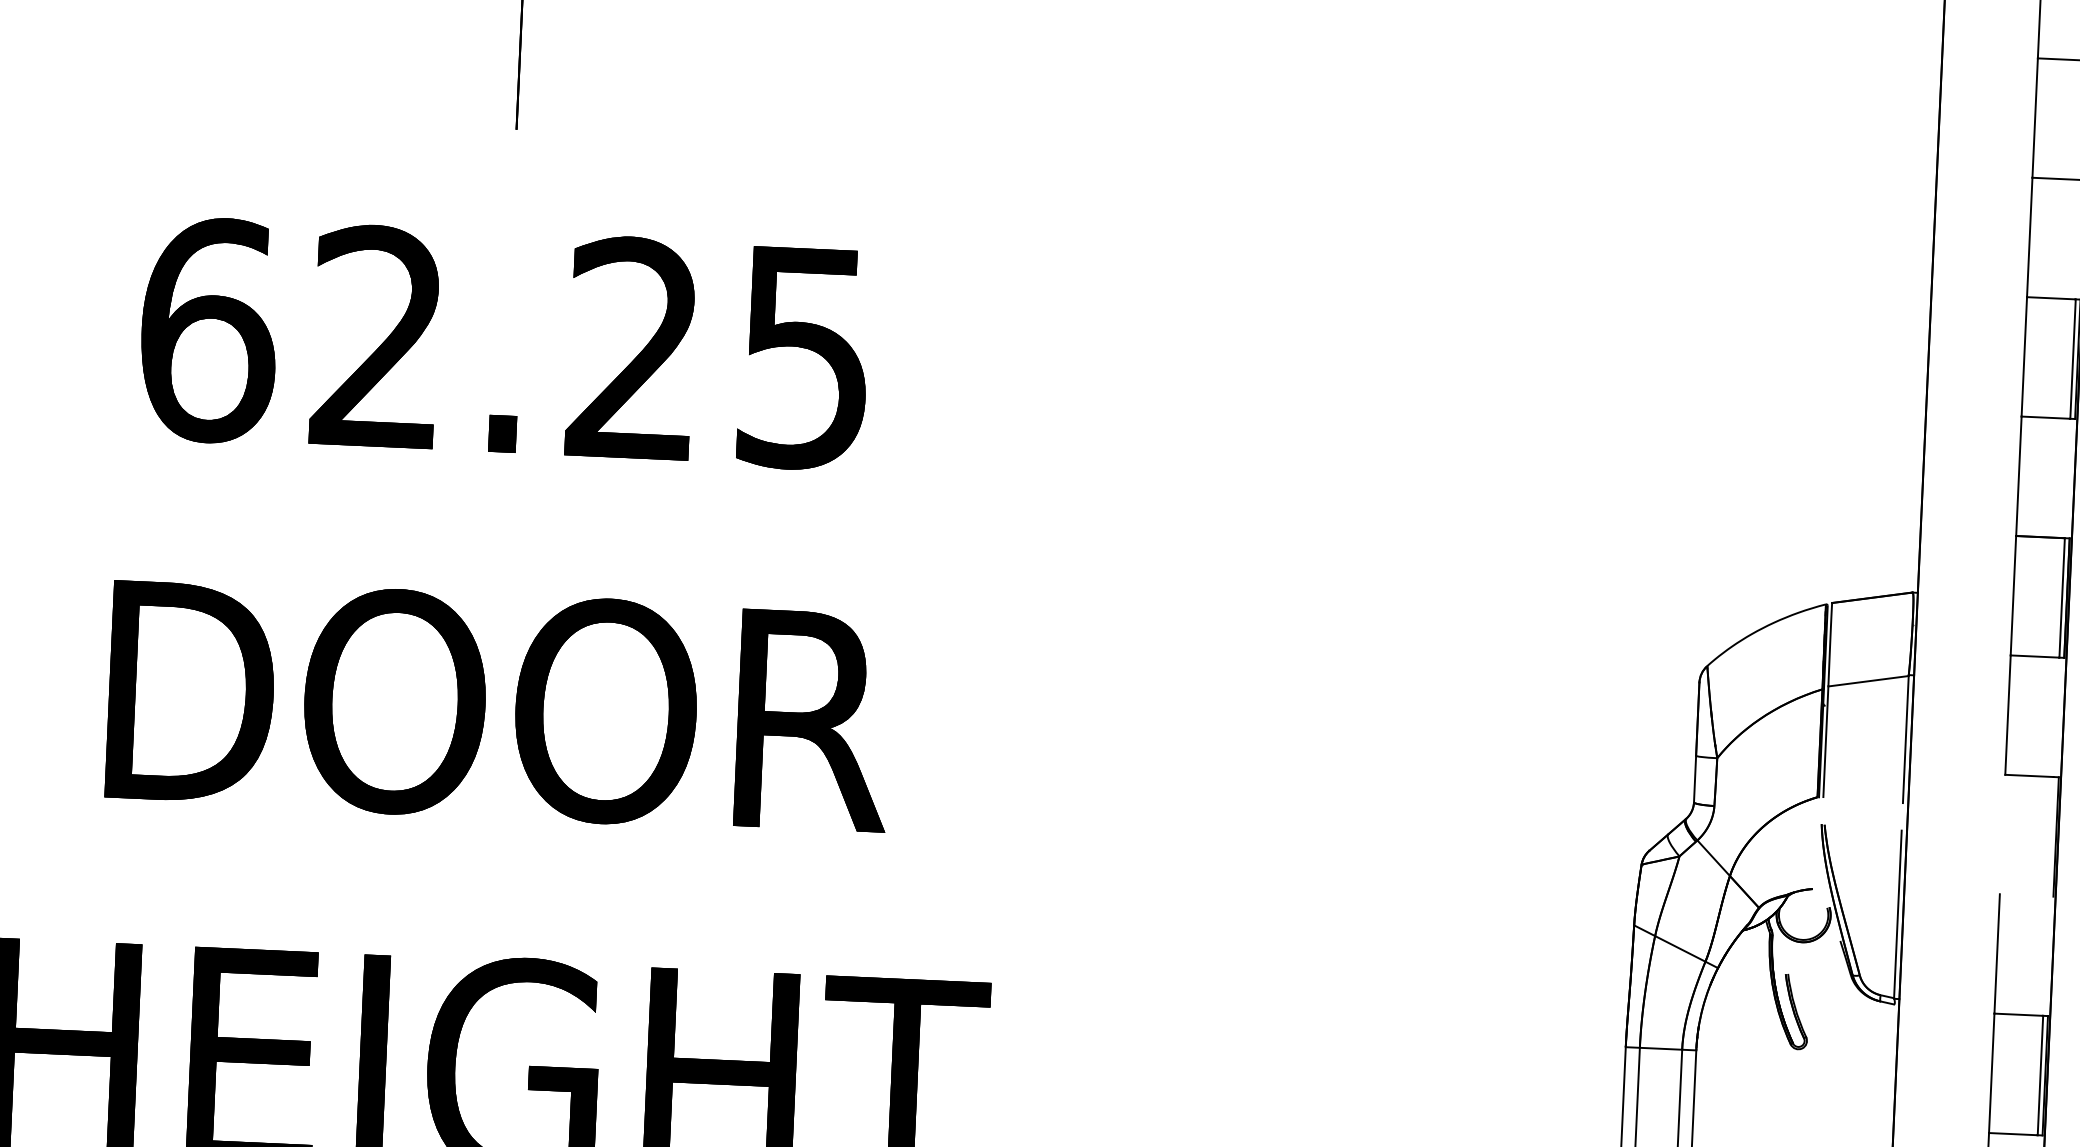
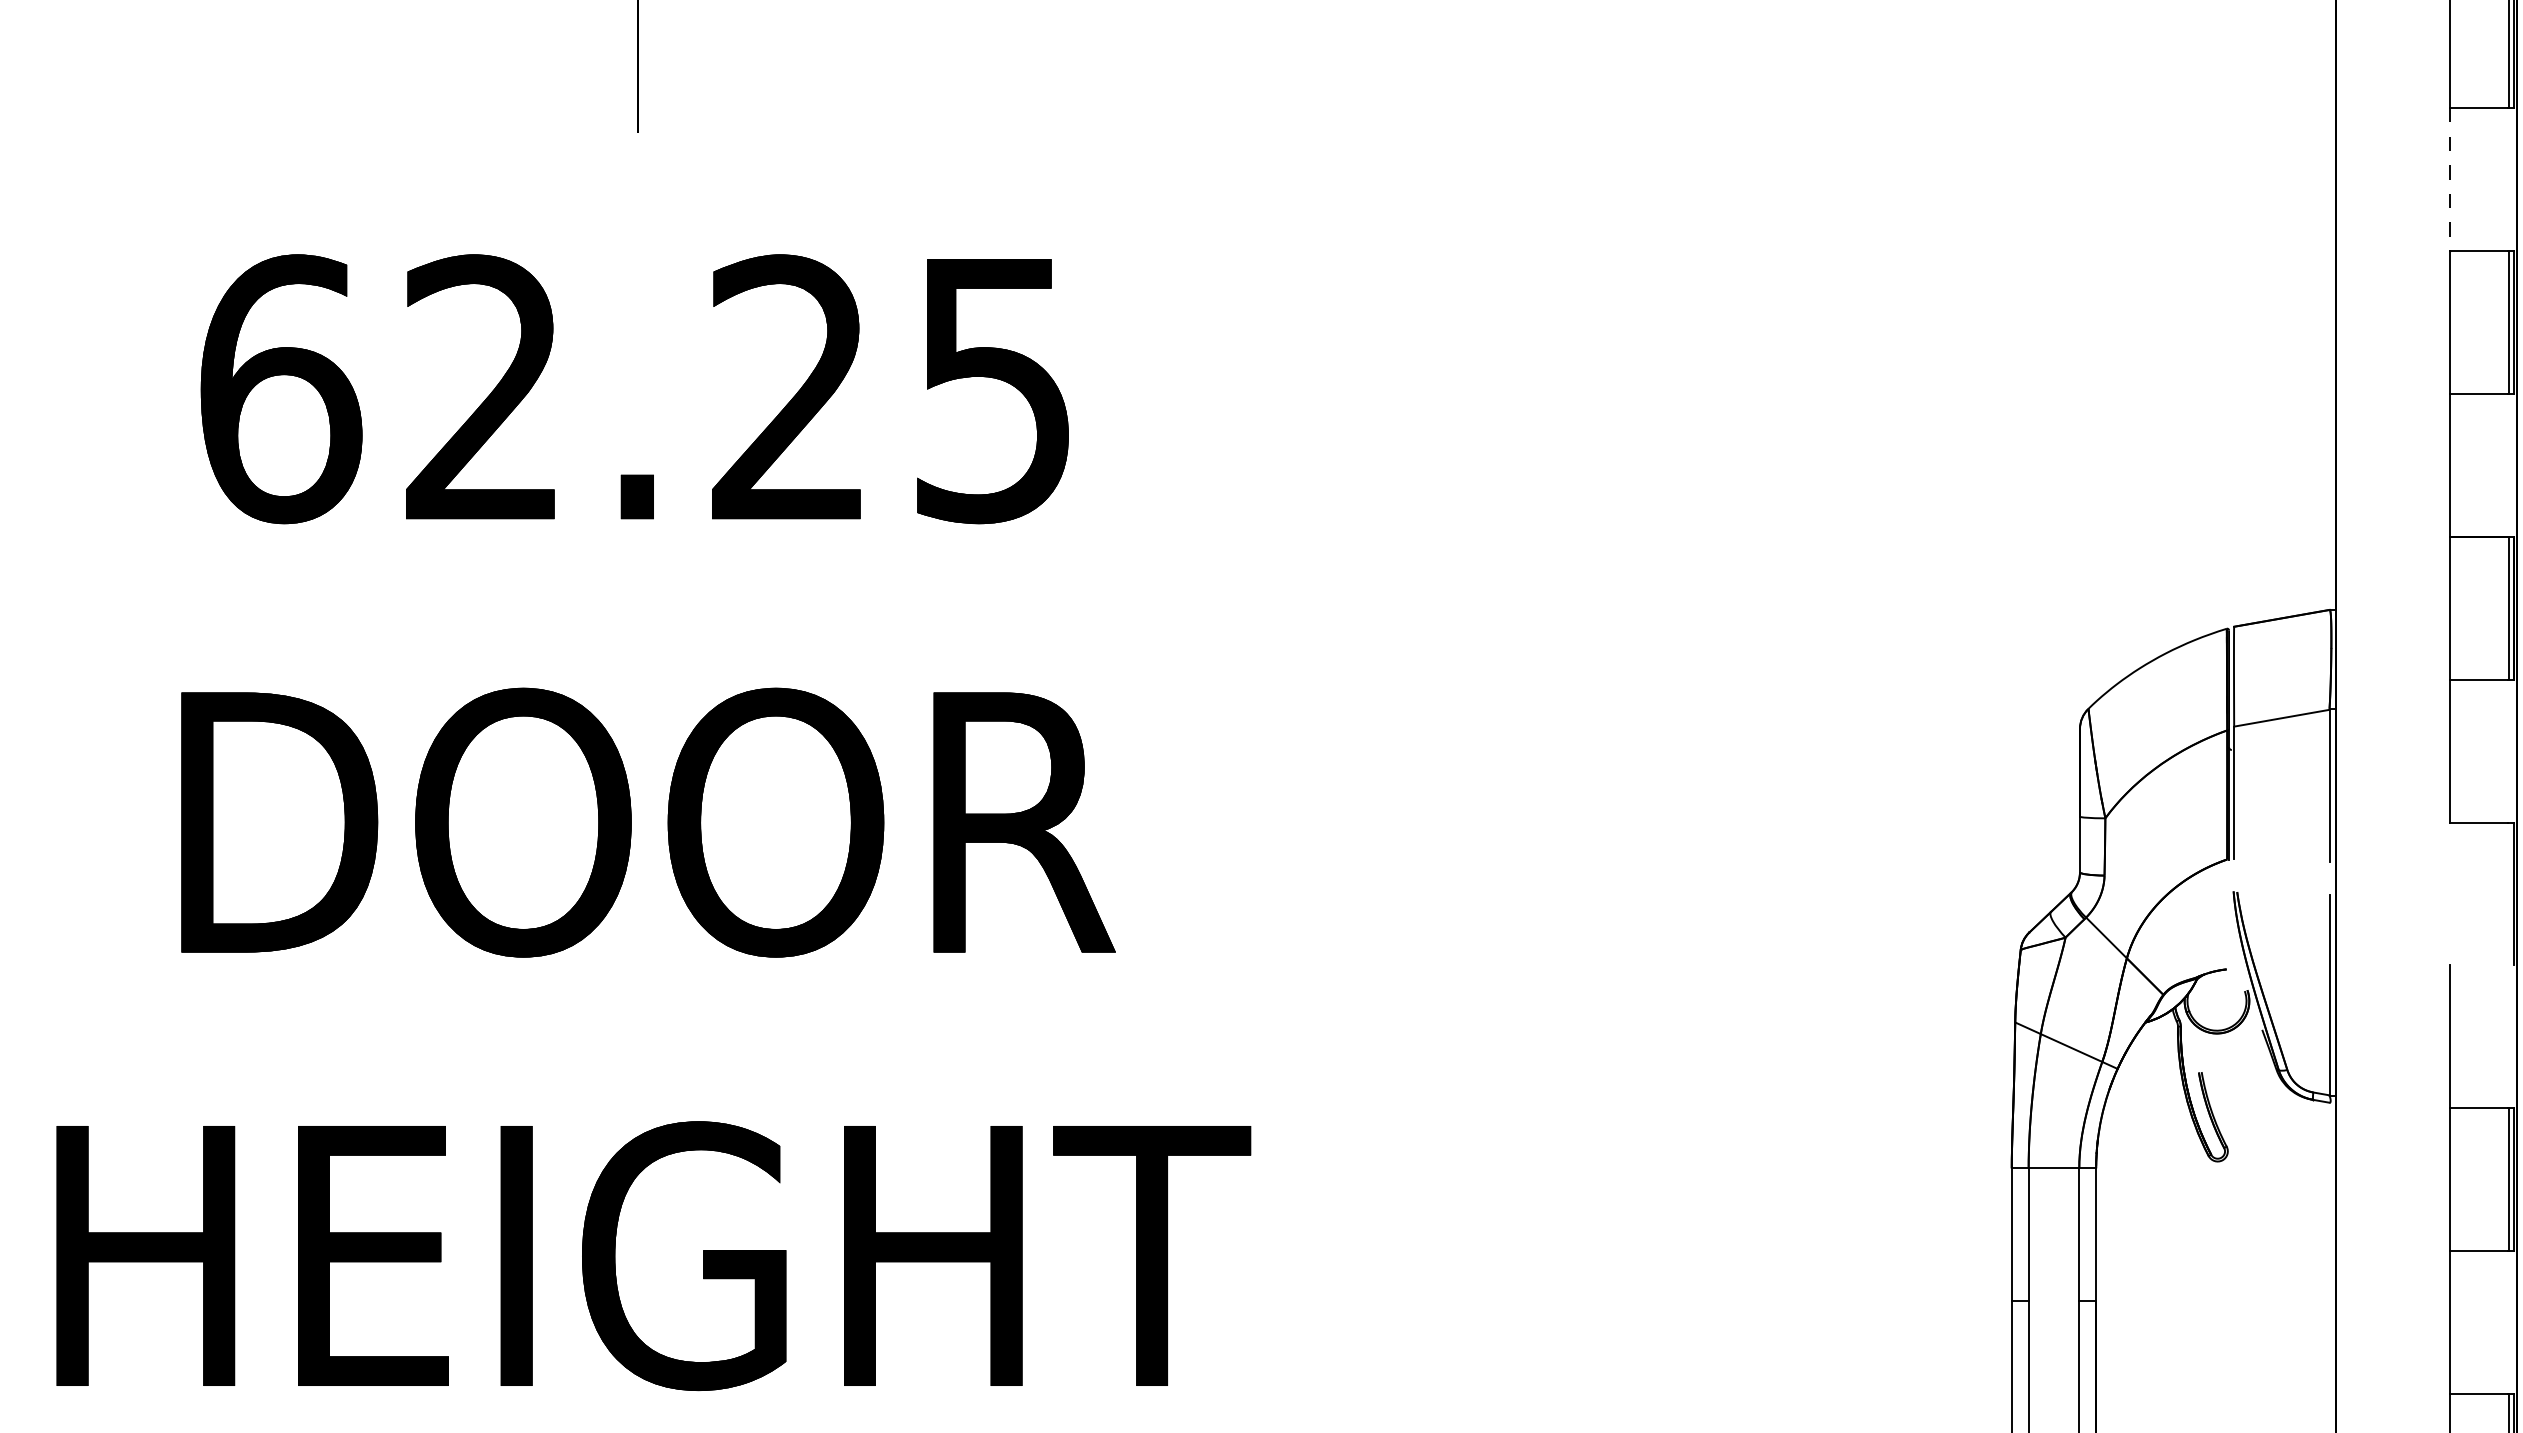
line: (2029, 238) -> (2450, 180), solid -> dashed

